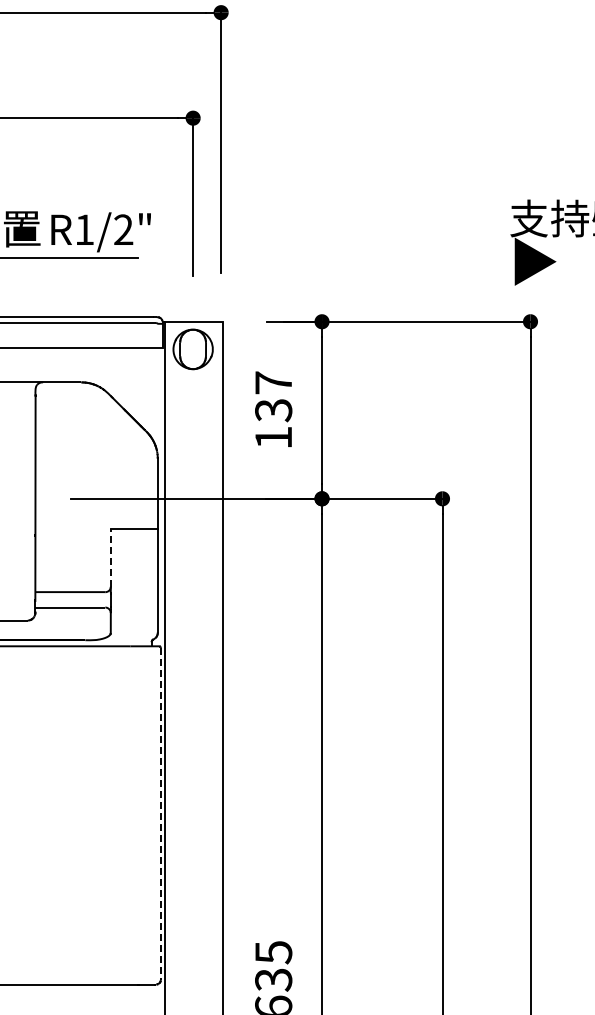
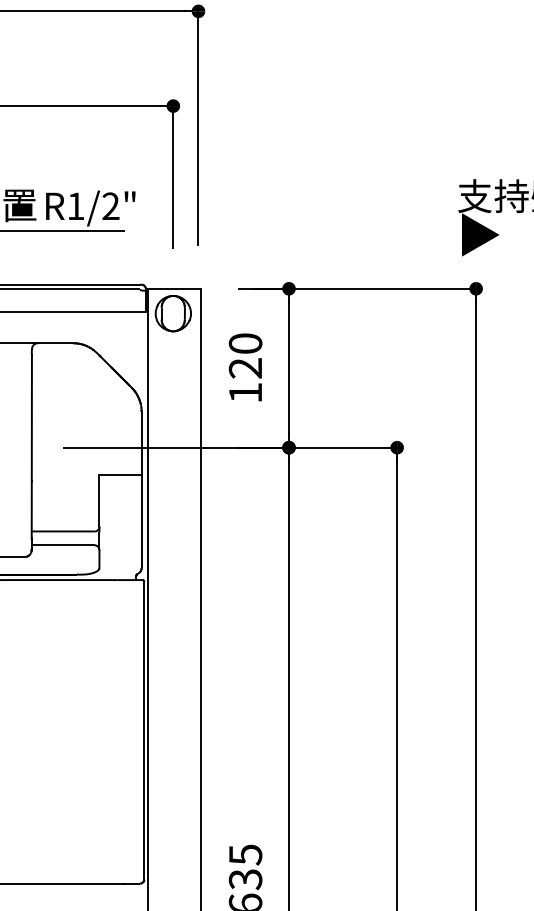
text: (273, 396) -> (245, 355), 137 -> 120
line: (110, 557) -> (99, 500), dashed -> solid
line: (160, 814) -> (144, 731), dashed -> solid

